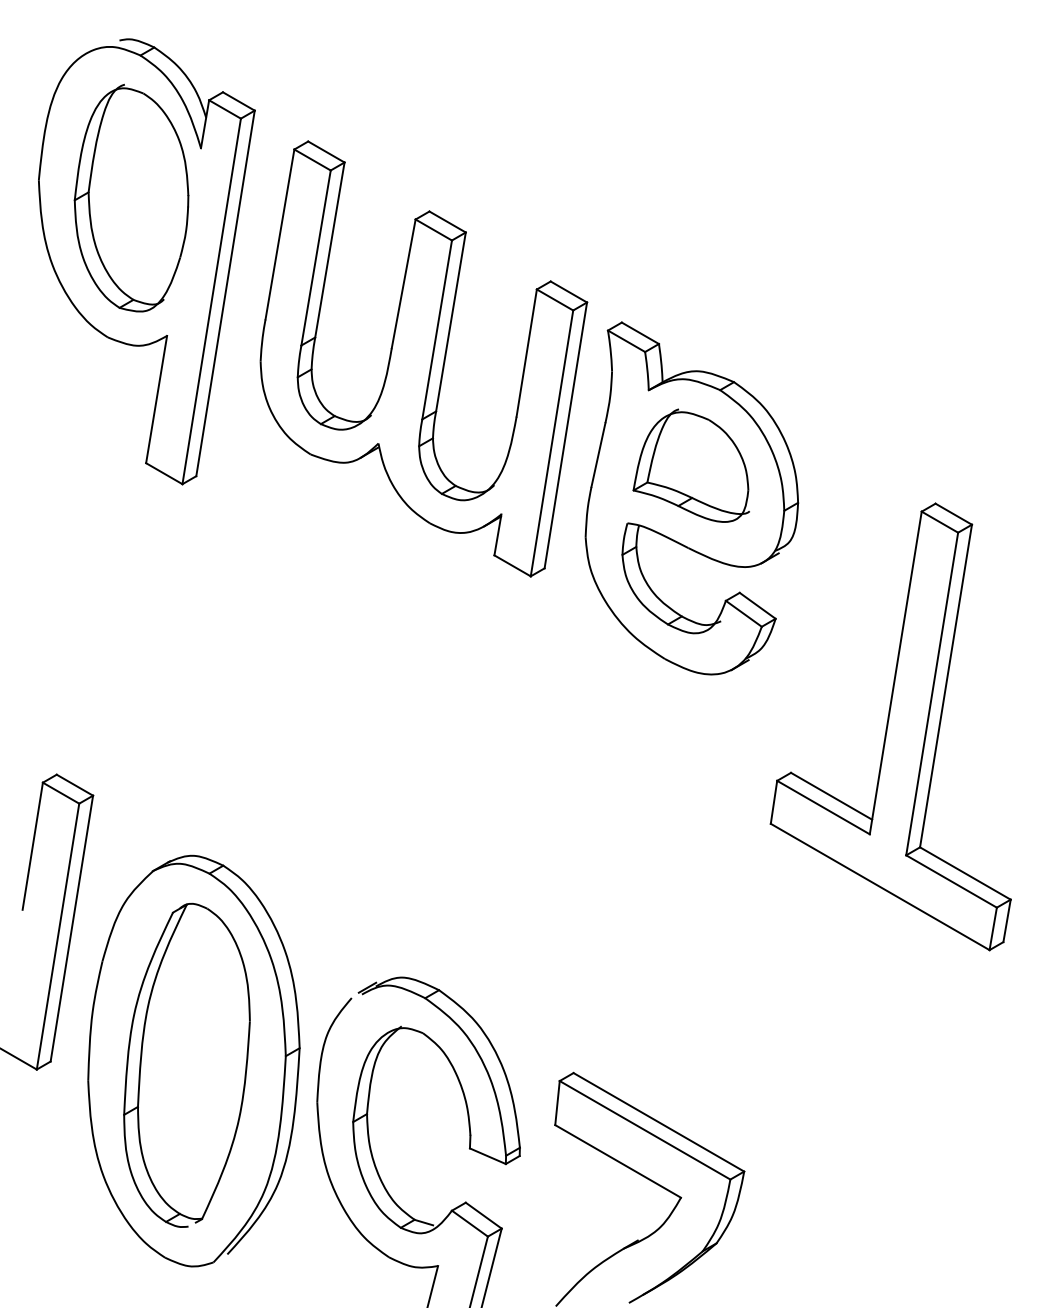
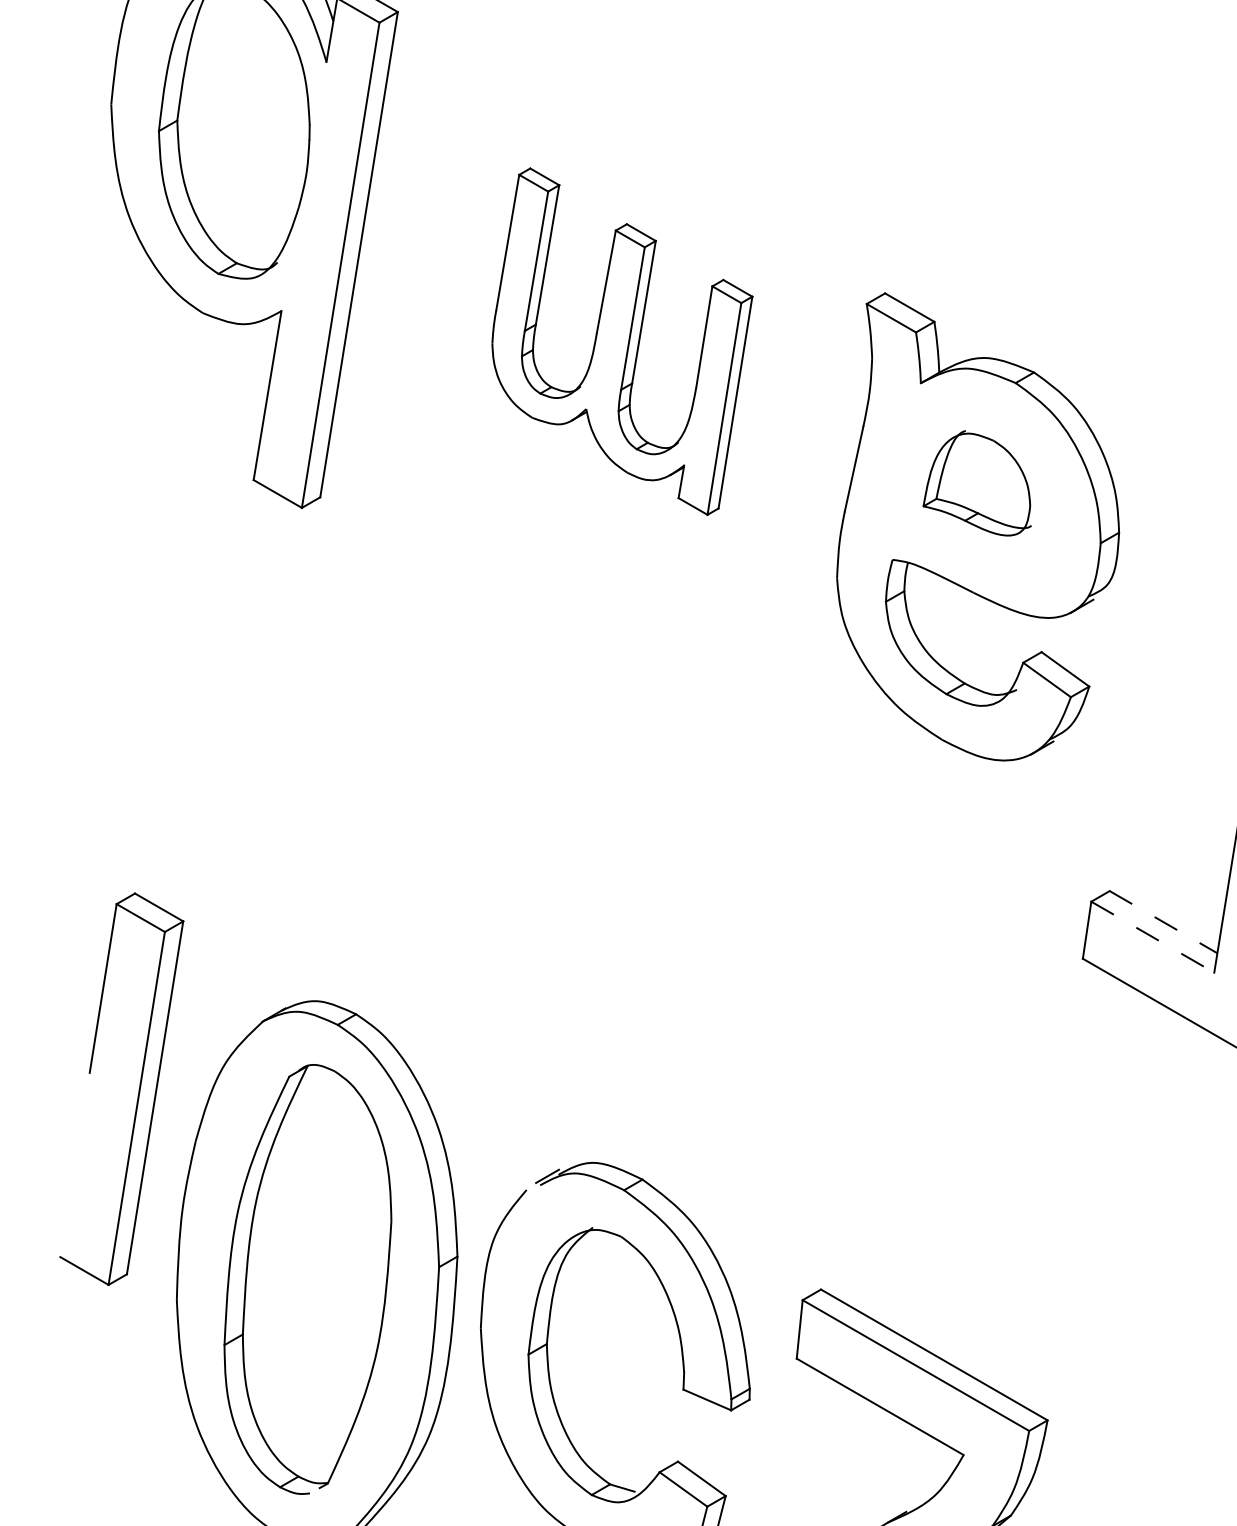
part: (423, 358) -> (621, 341), size x0.6
part: (690, 465) -> (976, 483), size x0.7
line: (831, 796) -> (1163, 922), solid -> dashed
line: (823, 807) -> (1152, 937), solid -> dashed

